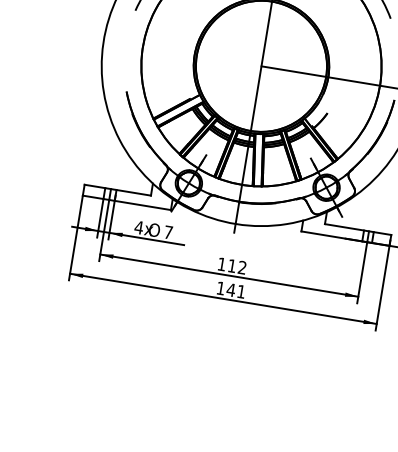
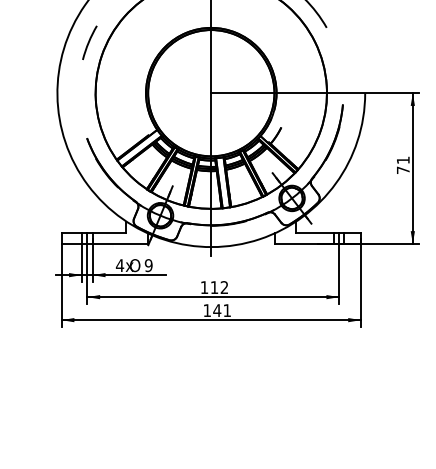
text: (168, 232) -> (148, 265), 7 -> 9

